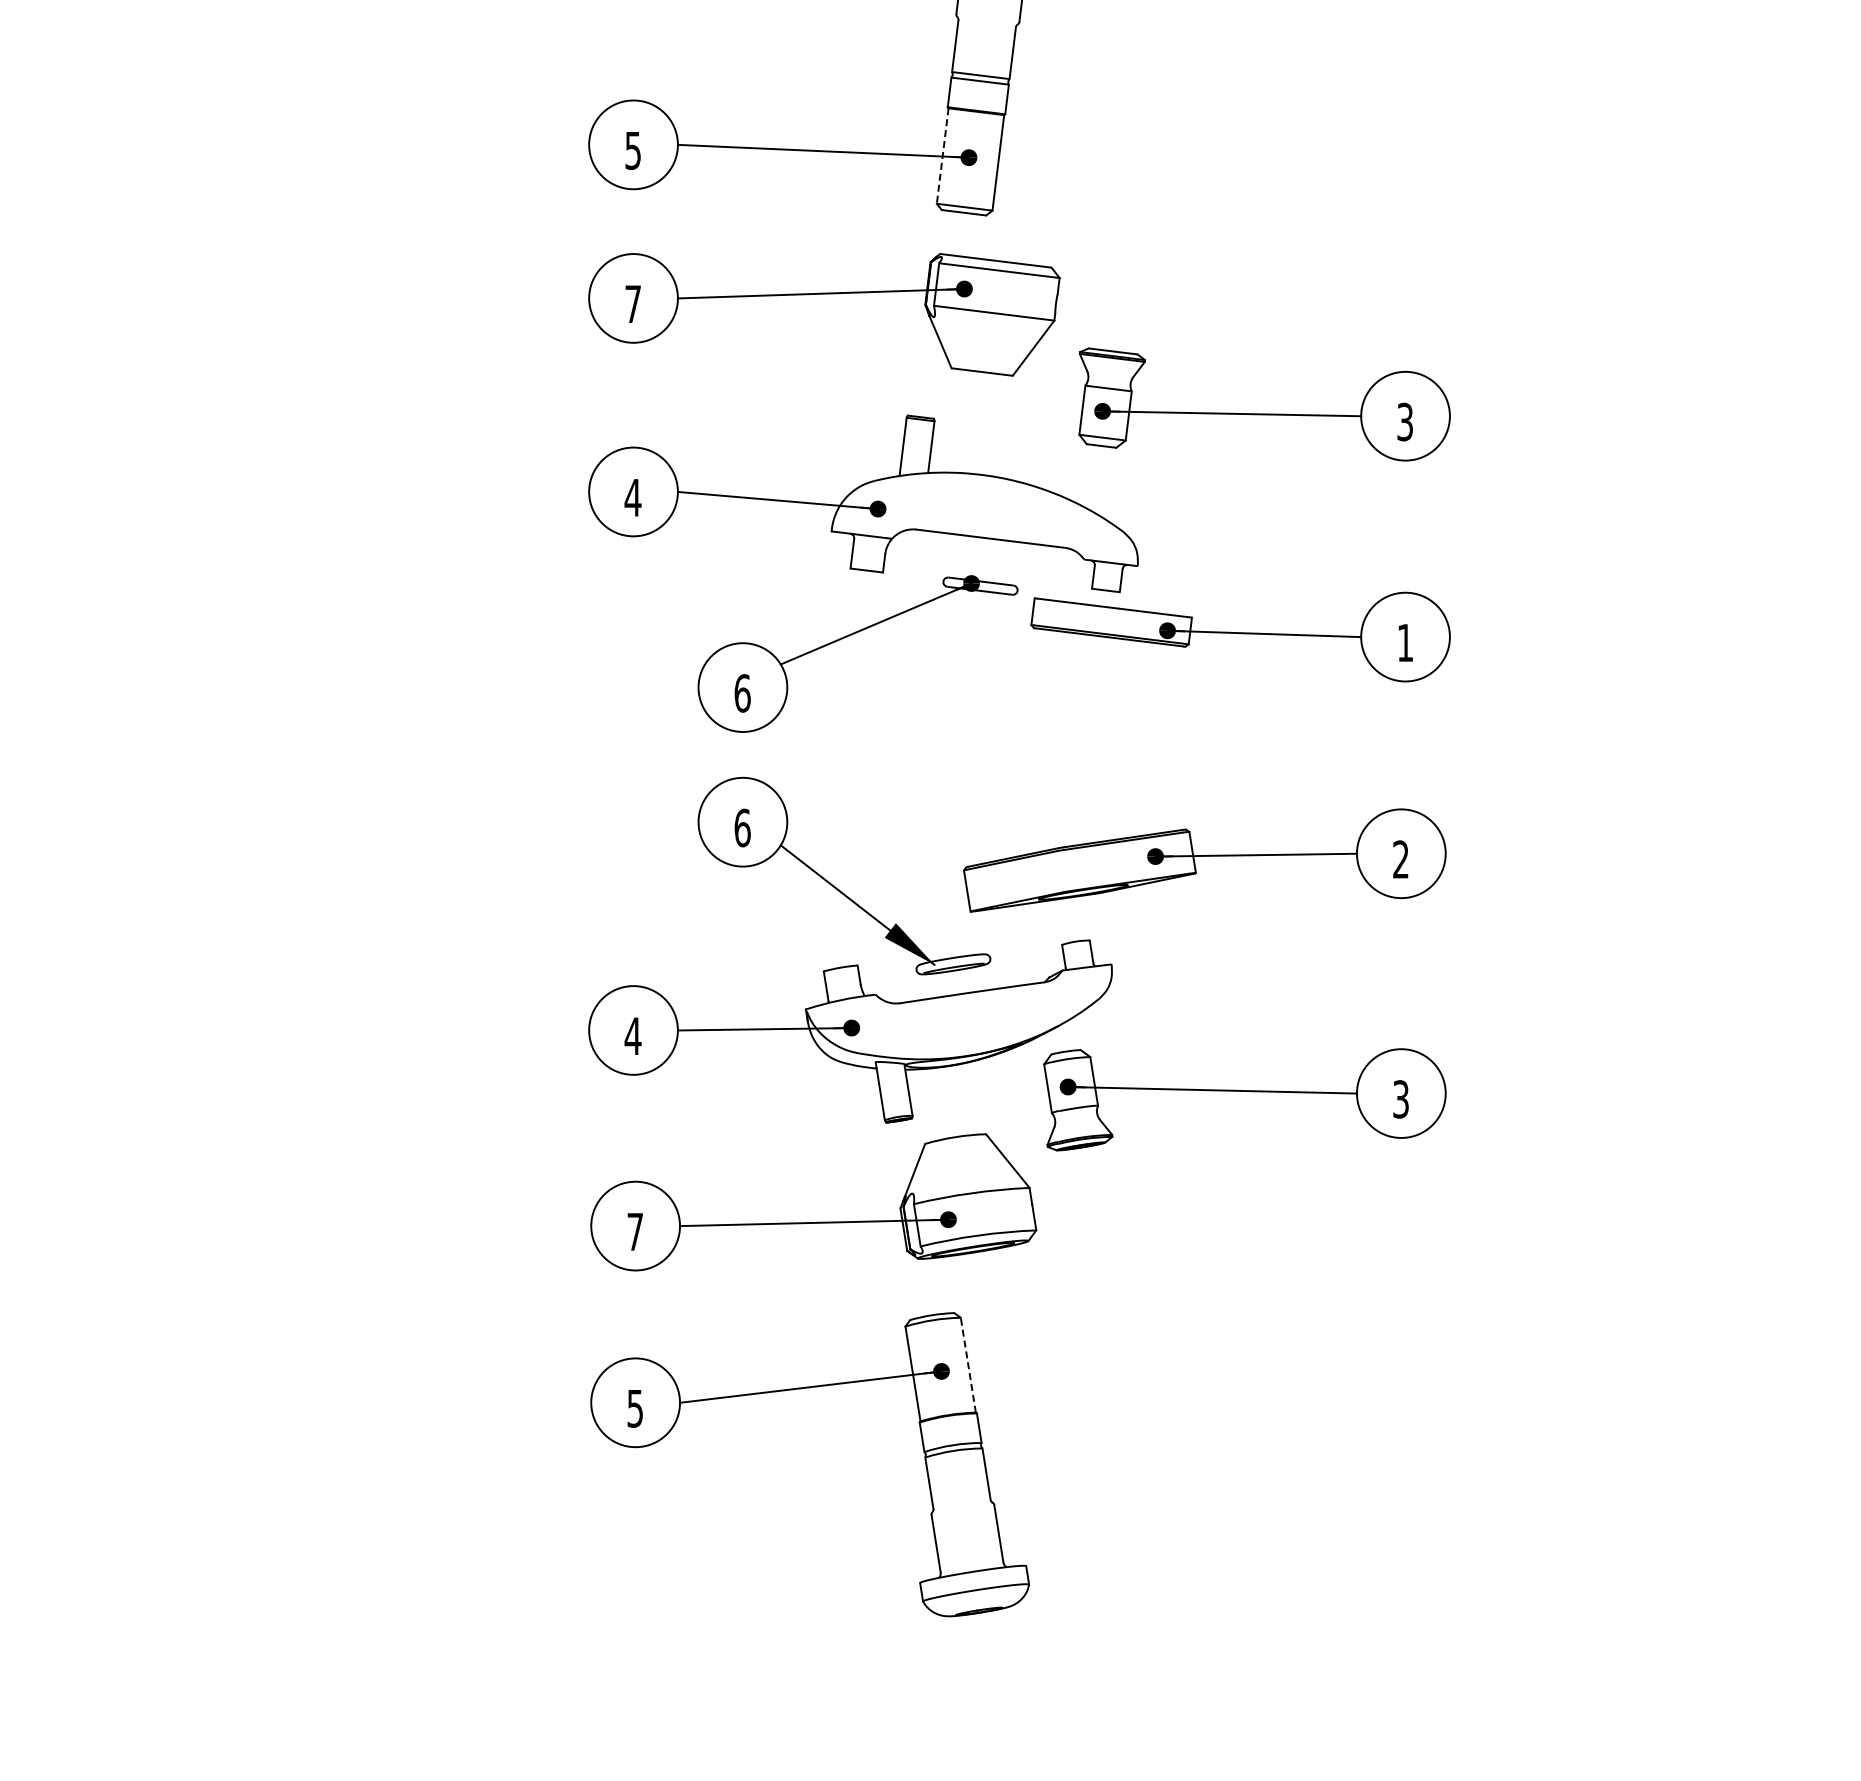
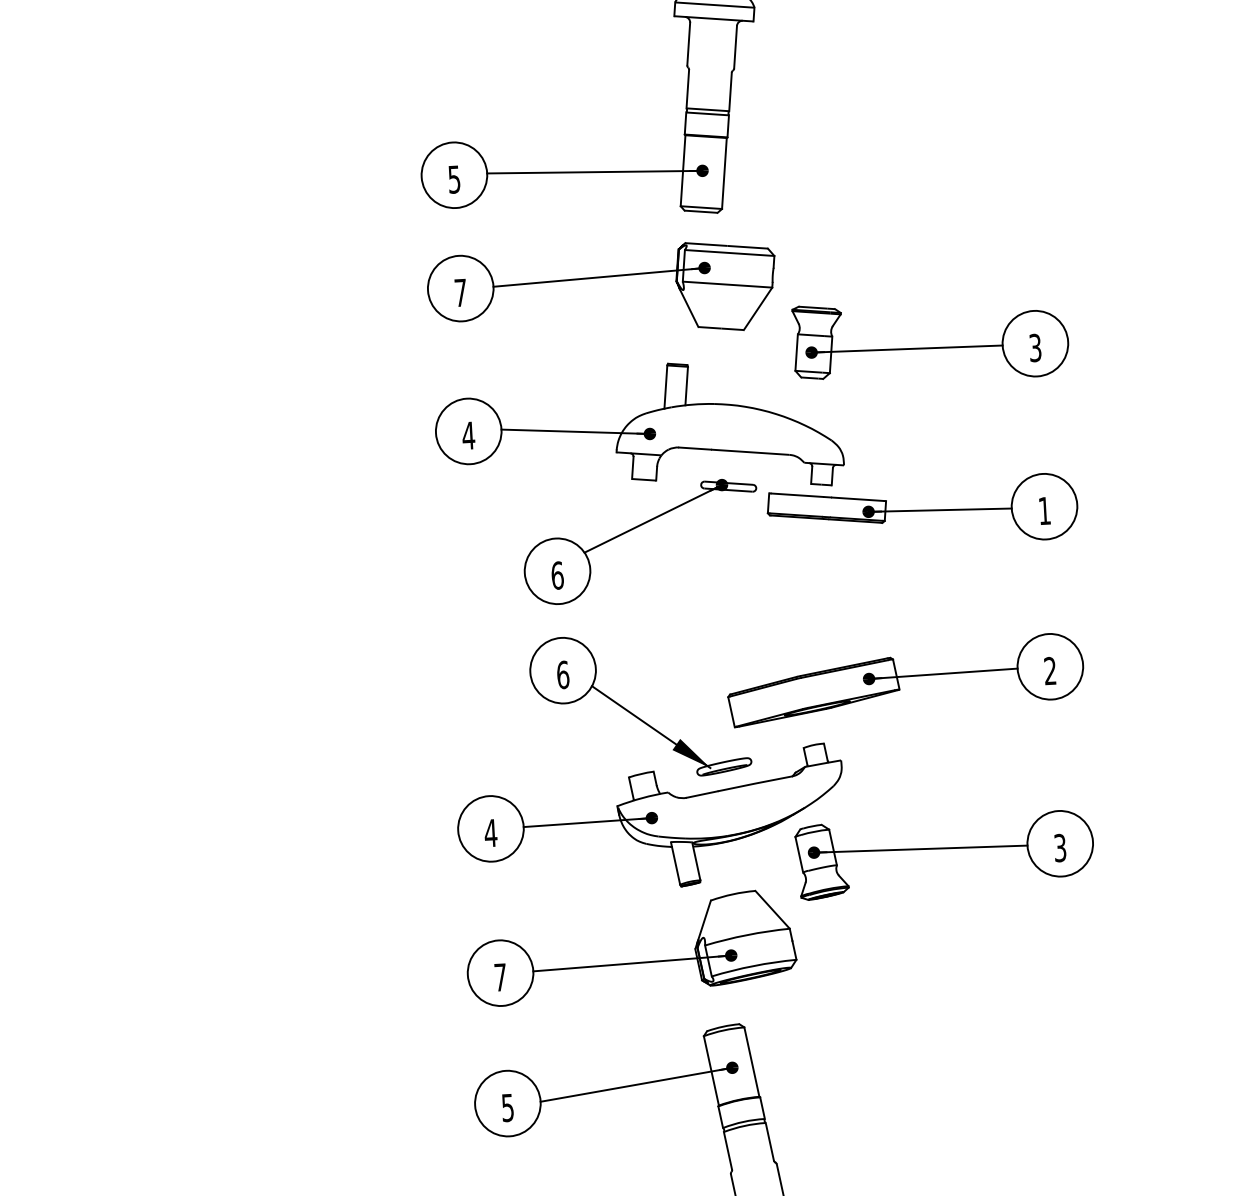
line: (942, 156) -> (682, 171), dashed -> solid
line: (968, 1364) -> (751, 1061), dashed -> solid

